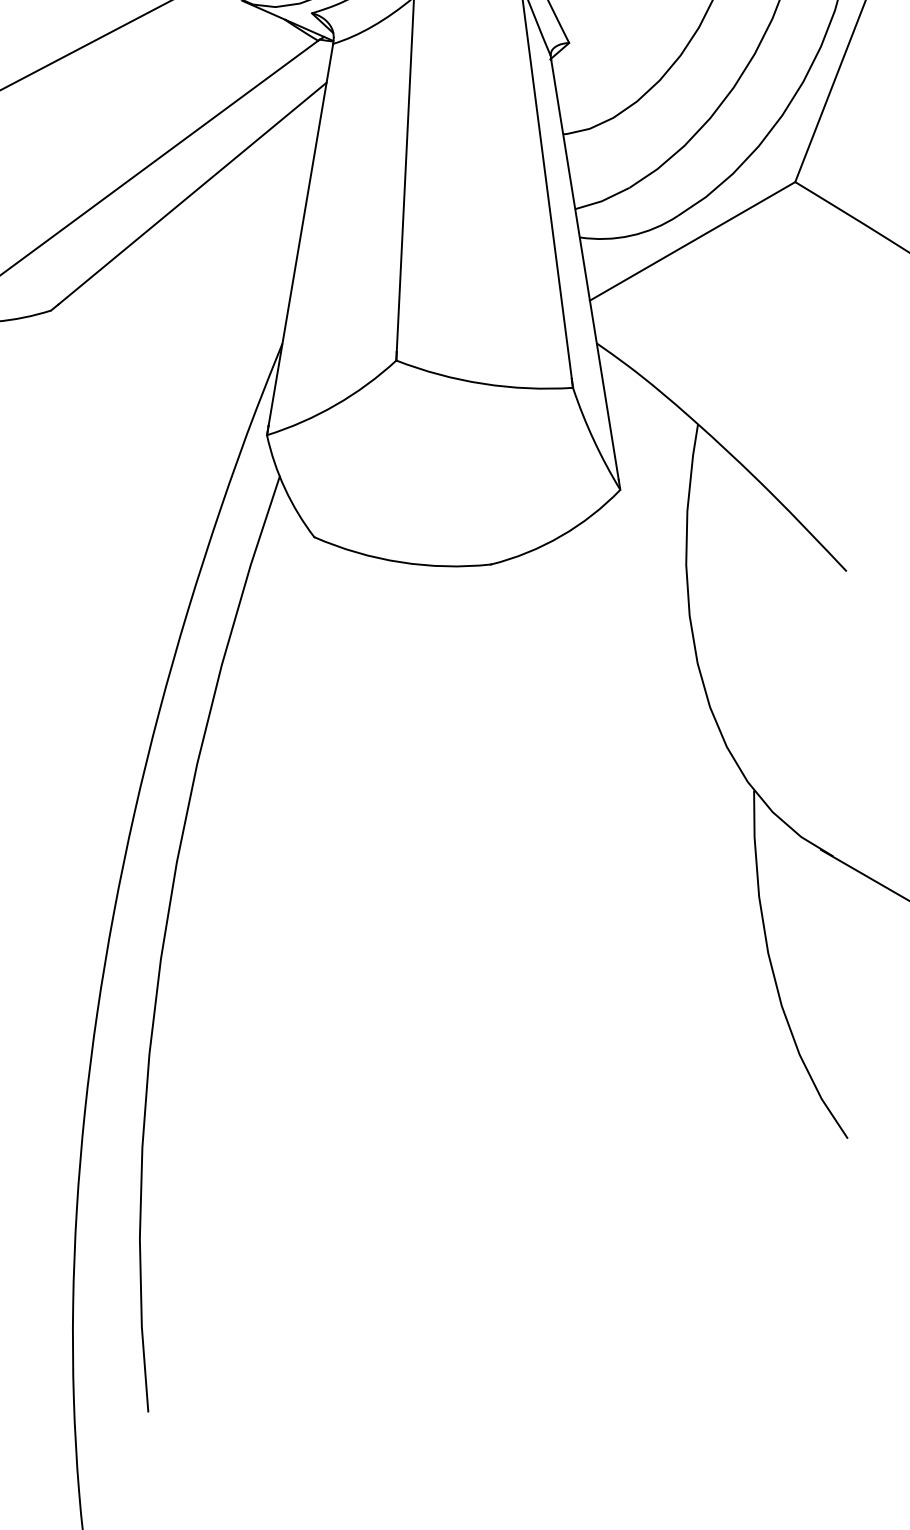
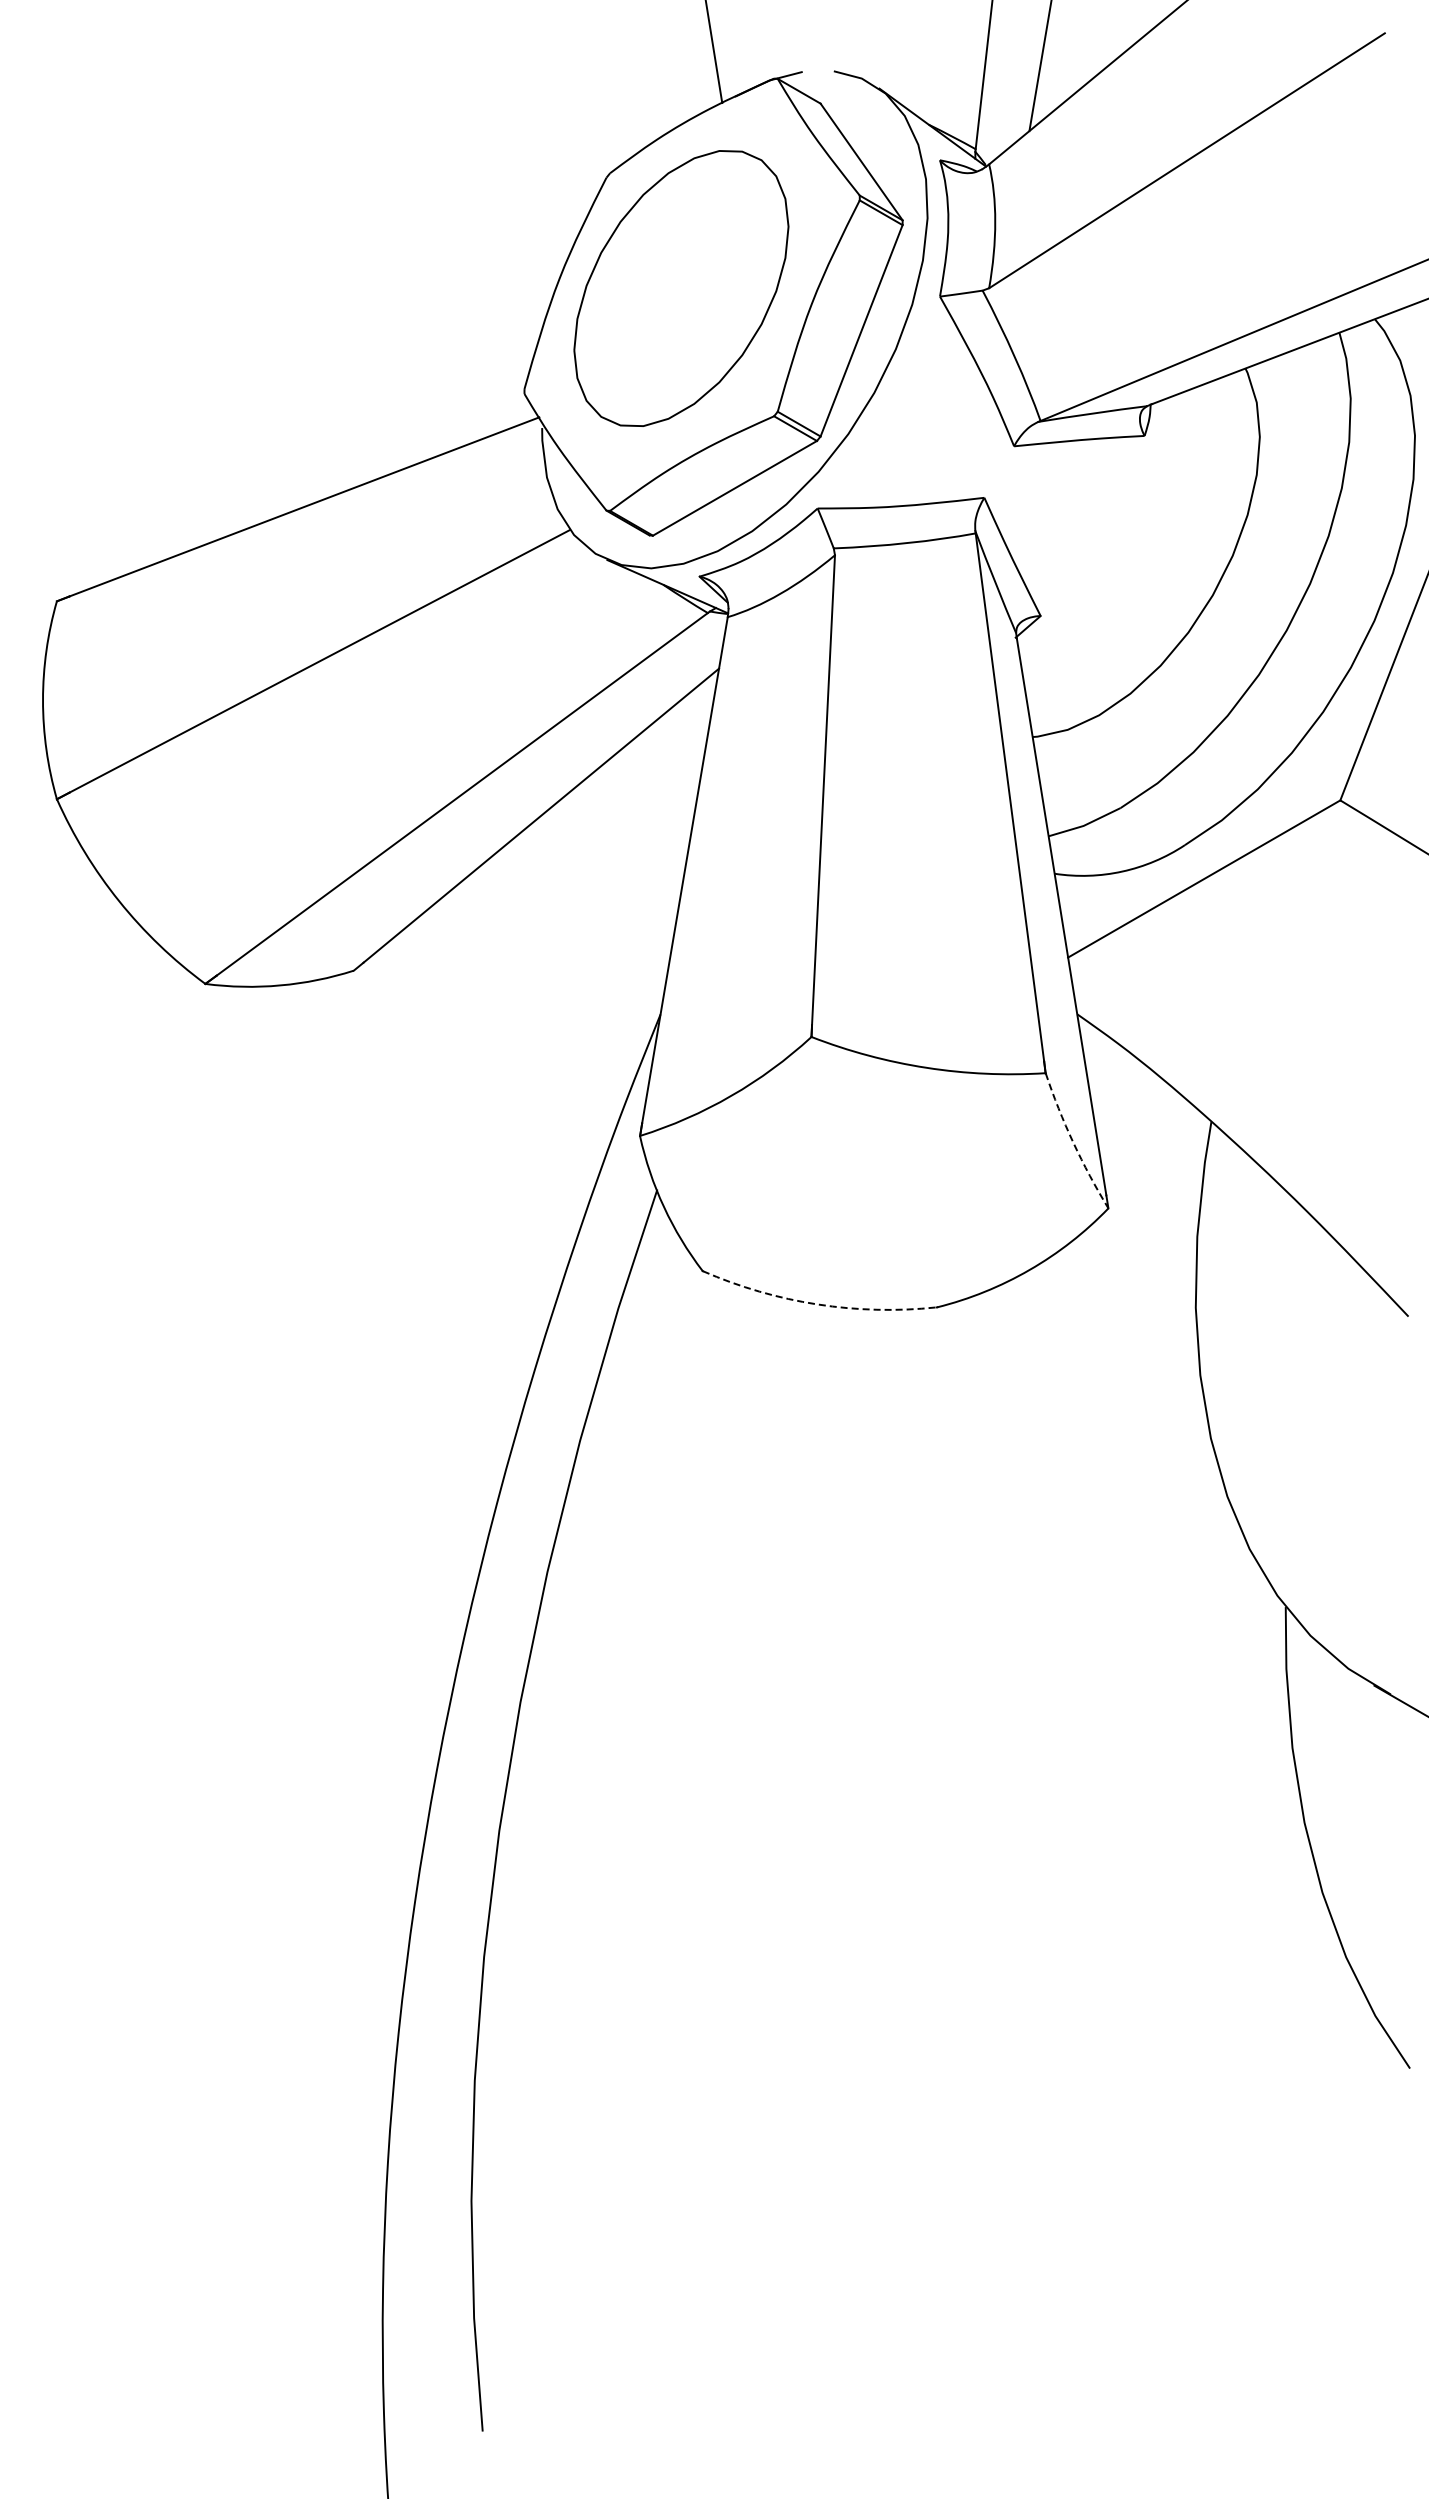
arc: (593, 440) -> (1073, 1142), solid -> dashed
arc: (400, 562) -> (817, 1304), solid -> dashed

